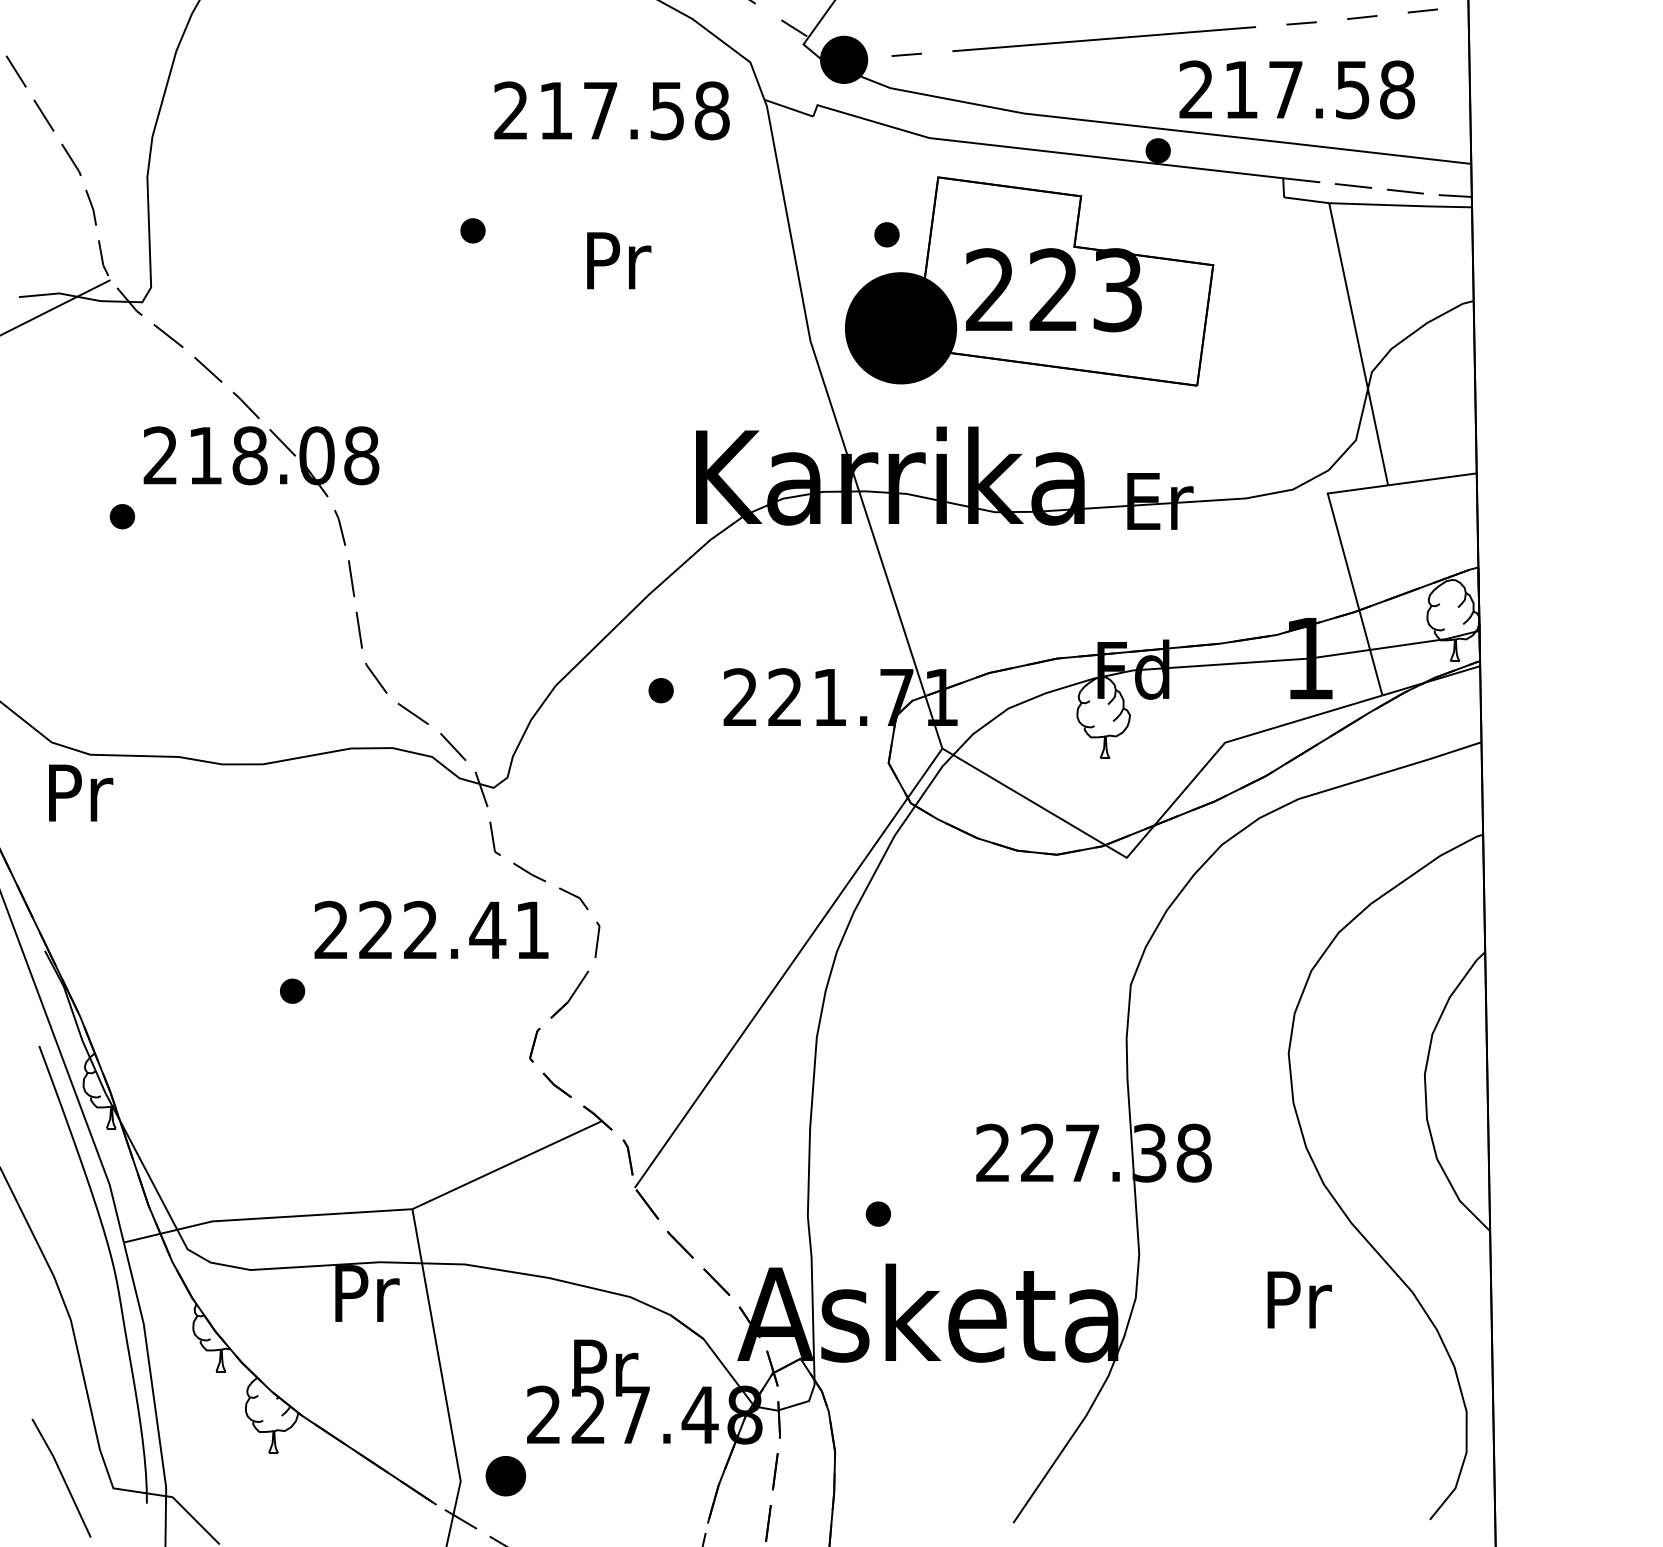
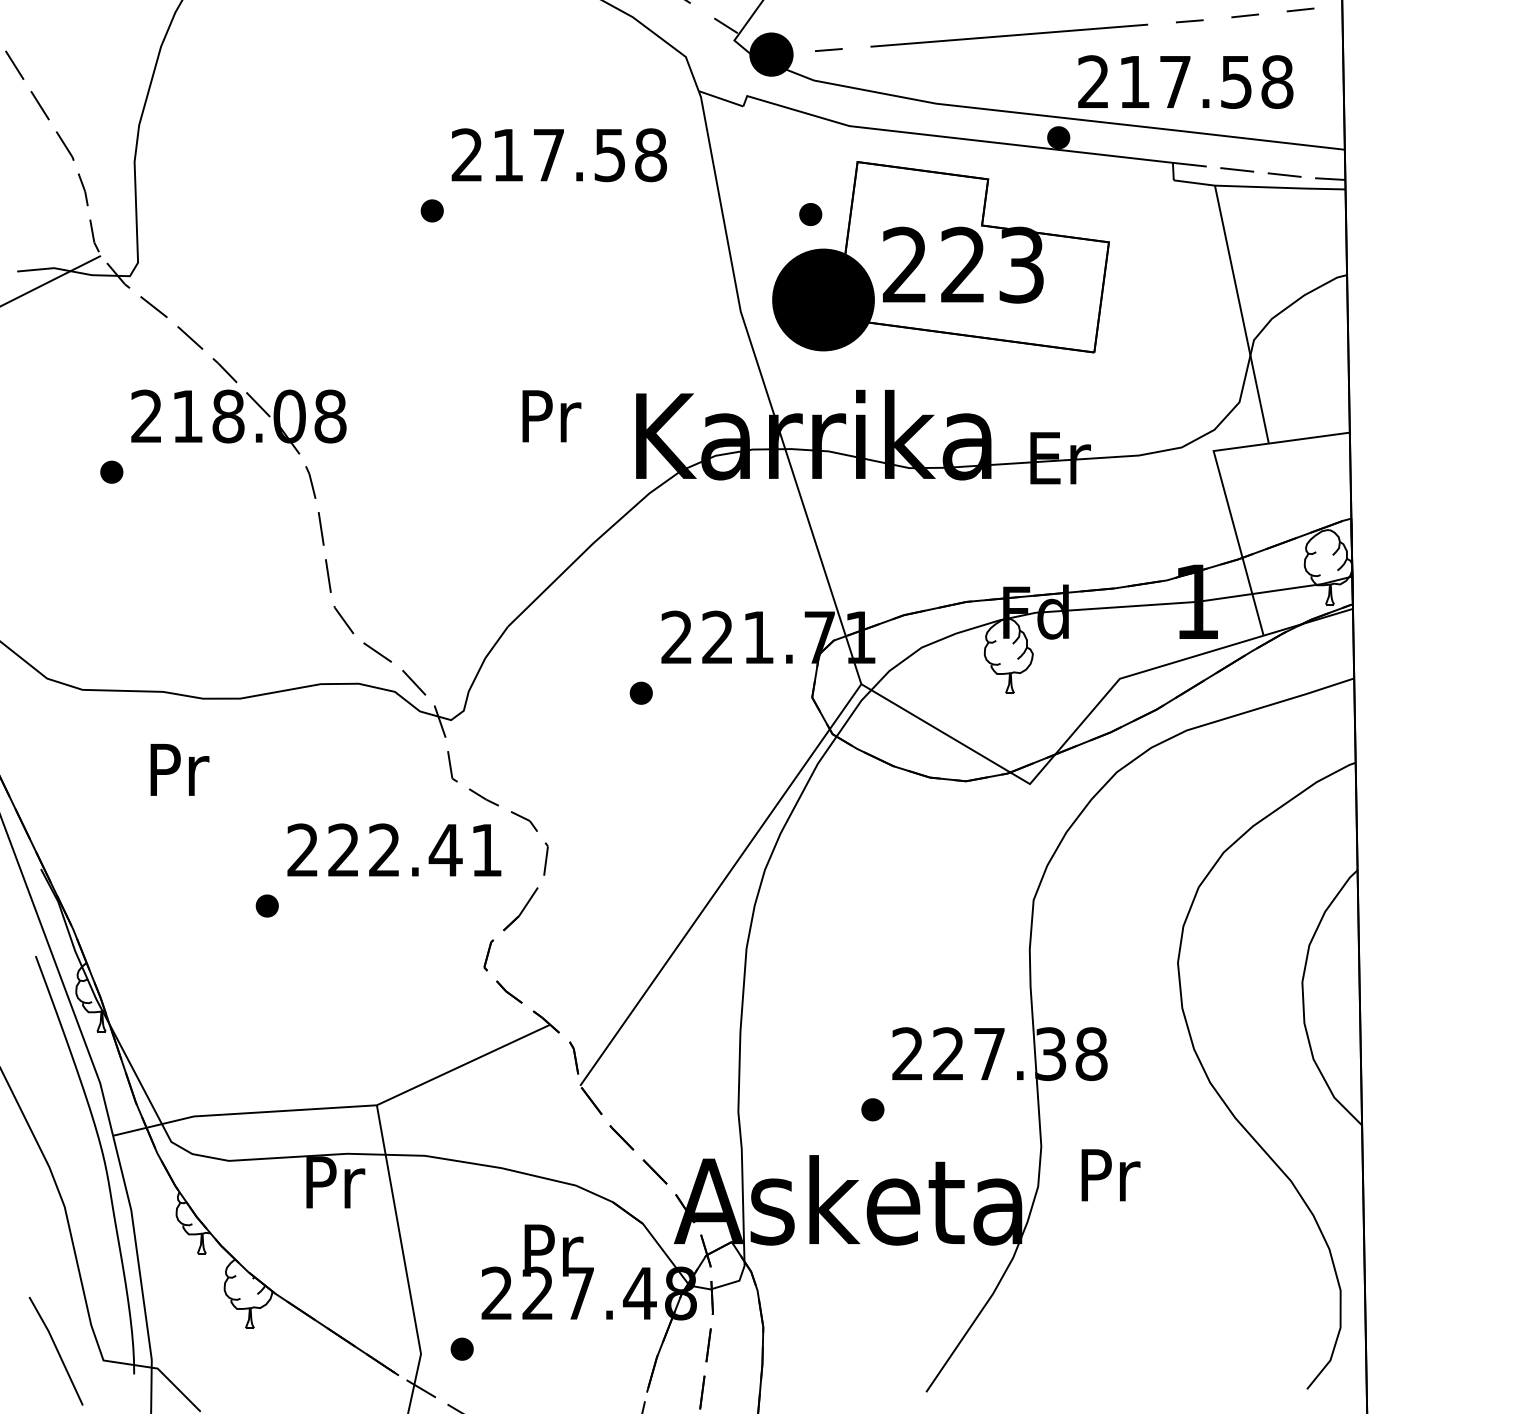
text: (611, 111) -> (558, 155), moved
text: (618, 261) -> (551, 416), moved
part: (660, 689) -> (640, 692), moved
text: (80, 792) -> (179, 769), moved
part: (877, 1213) -> (872, 1109), moved
text: (1299, 1300) -> (1110, 1175), moved
part: (504, 1475) -> (461, 1348), size x0.62

